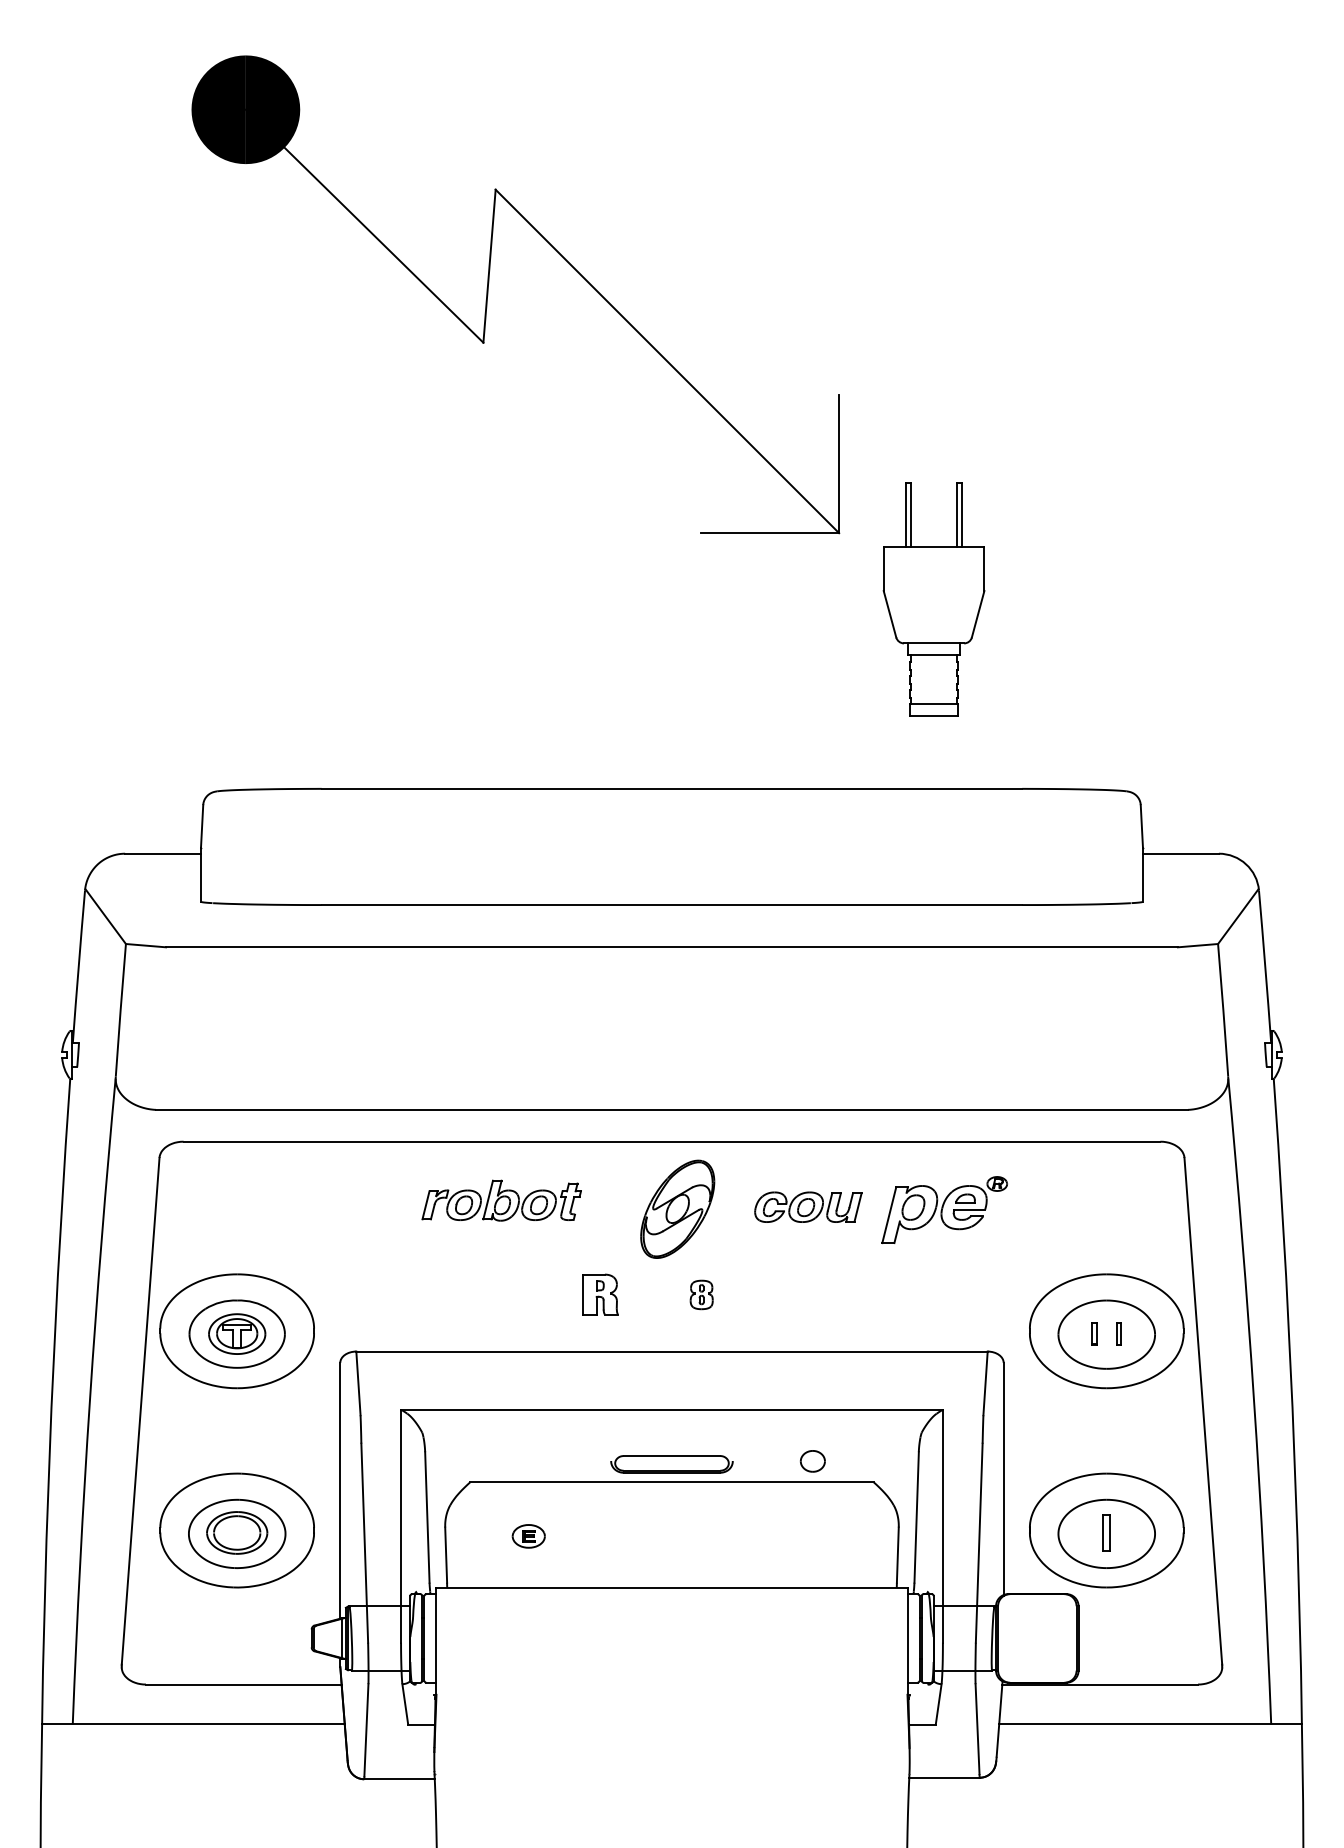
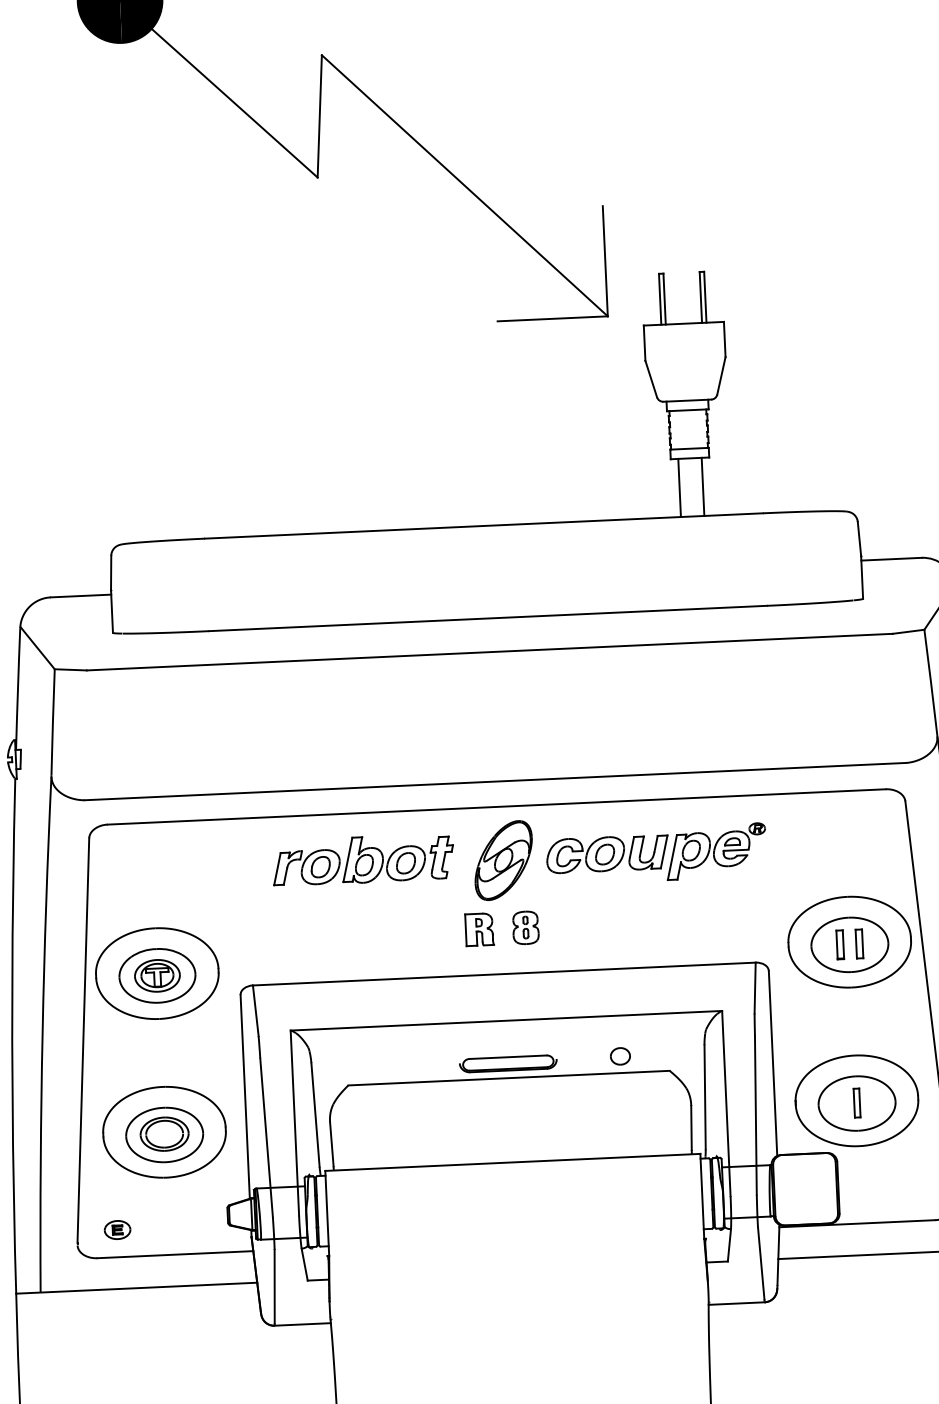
line: (919, 751) -> (679, 487), added
line: (948, 751) -> (702, 486), added
part: (501, 1200) -> (363, 859), size x1.43
part: (808, 1207) -> (607, 854), size x1.43
part: (600, 1294) -> (479, 929), moved
part: (701, 1294) -> (525, 927), size x1.43
part: (1094, 1333) -> (840, 944), size x1.67
part: (1118, 1333) -> (859, 943), size x1.67
part: (528, 1536) -> (117, 1230), moved

